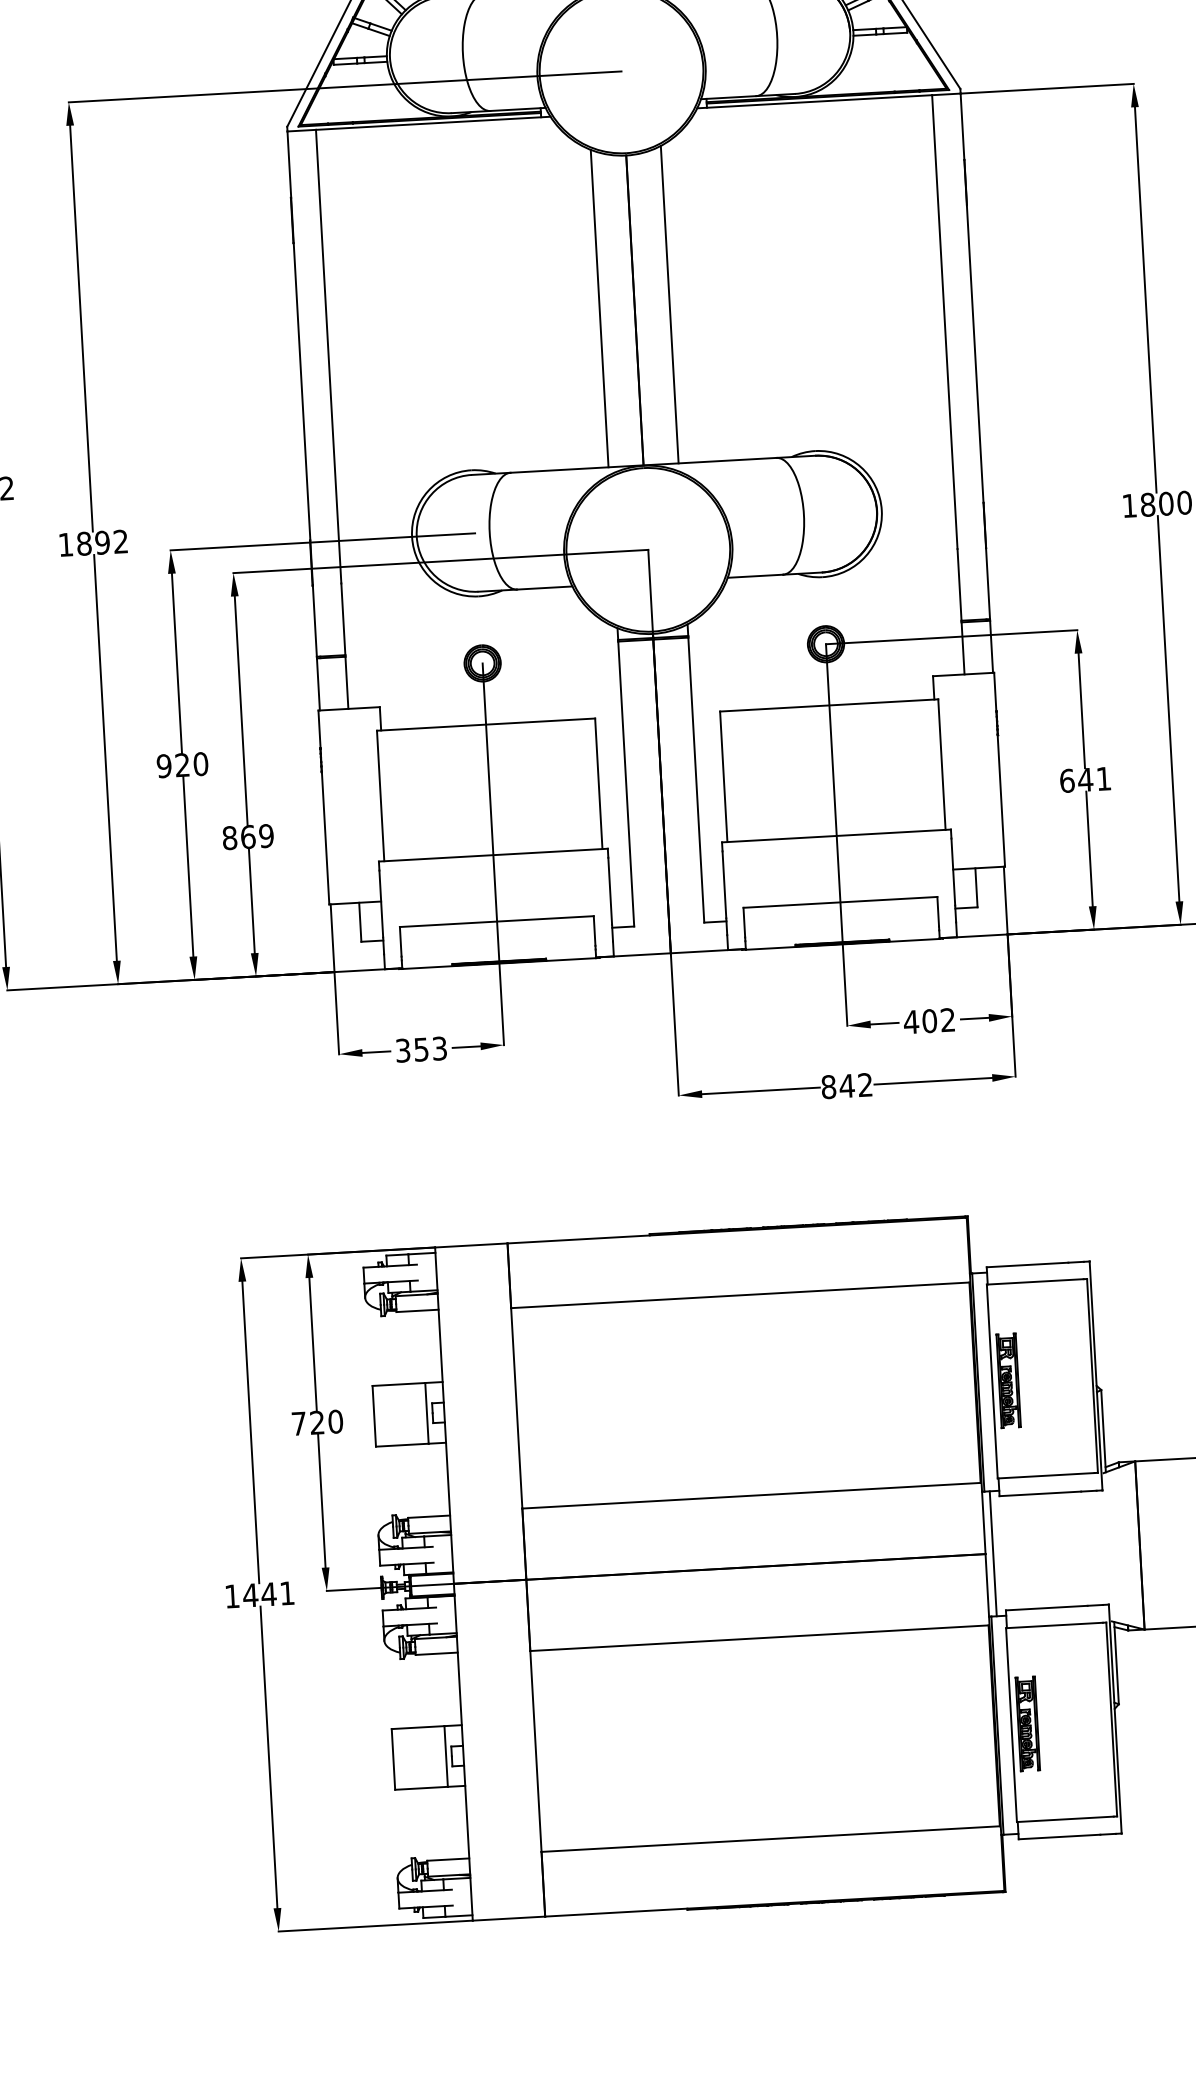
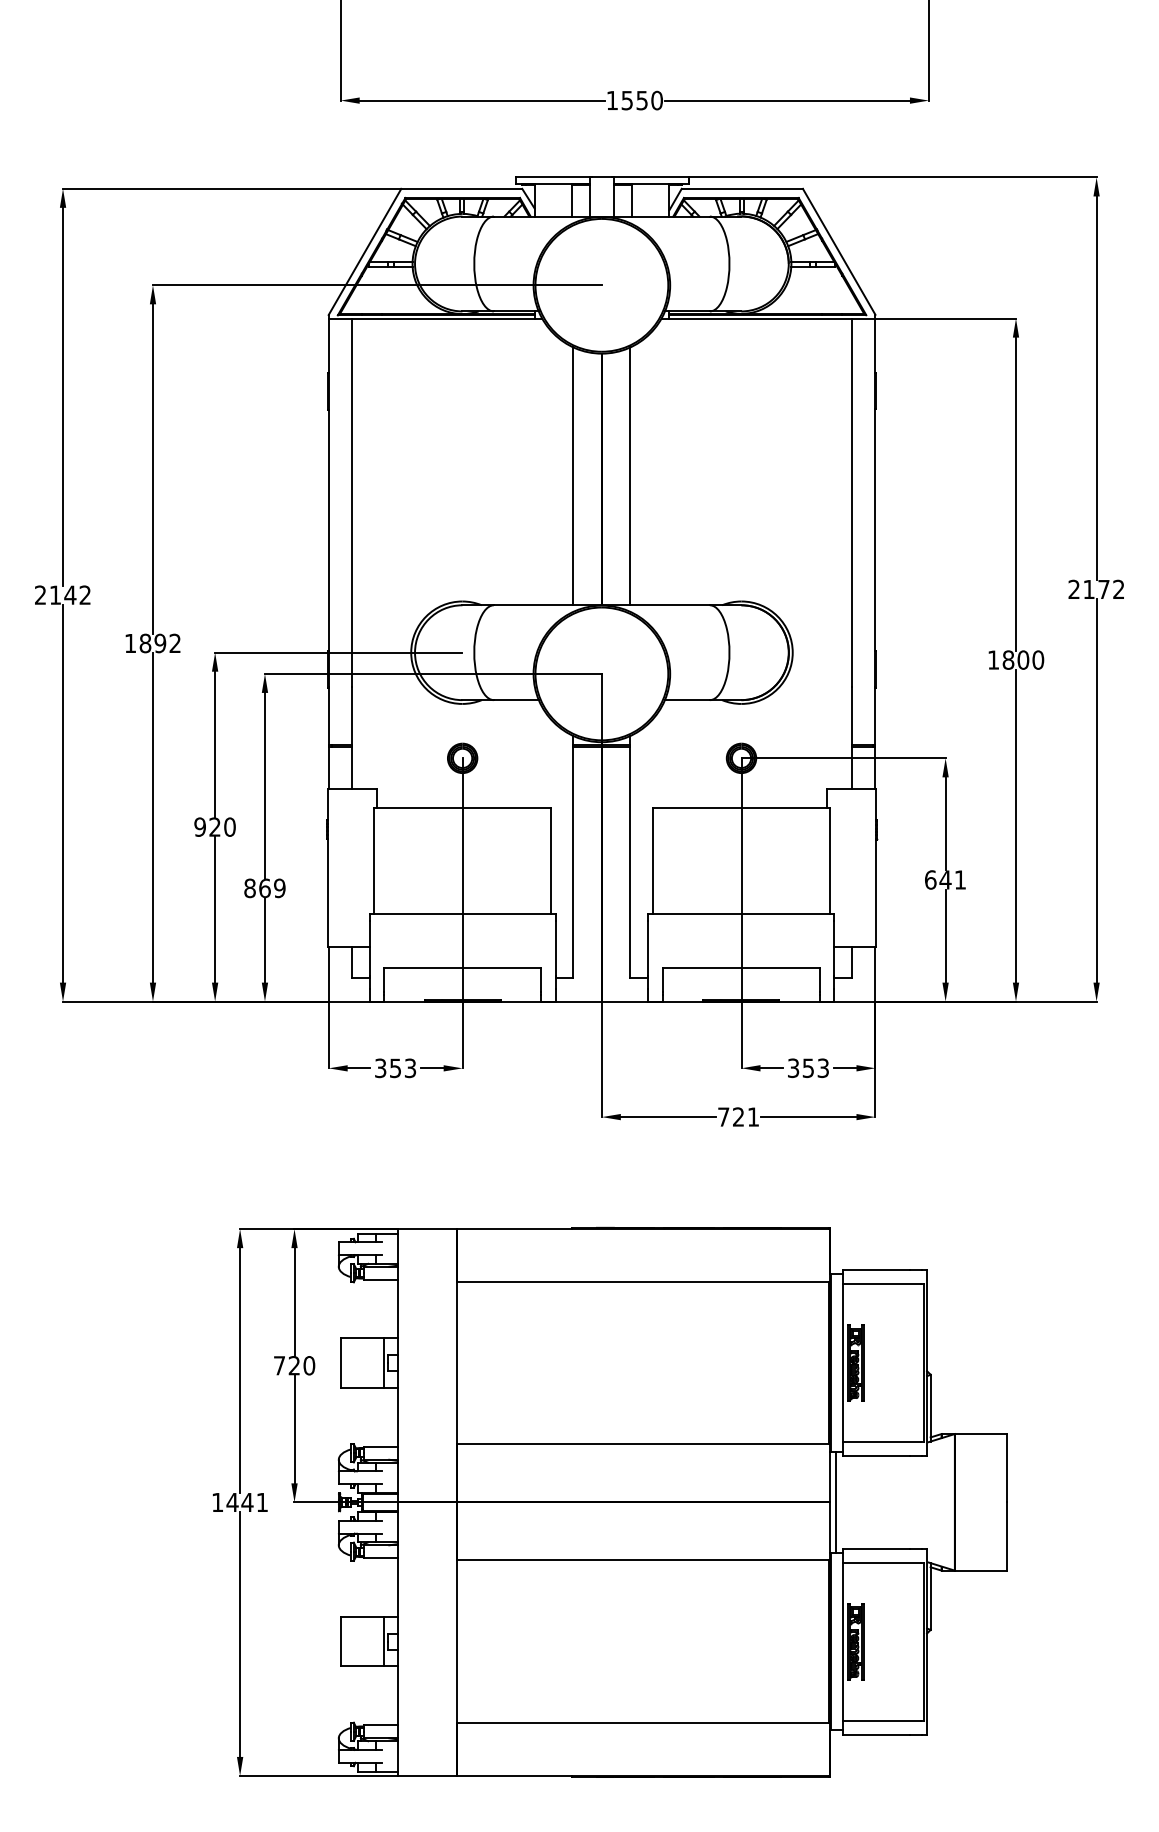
text: (928, 1021) -> (807, 1068), 402 -> 353
text: (846, 1085) -> (738, 1116), 842 -> 721

